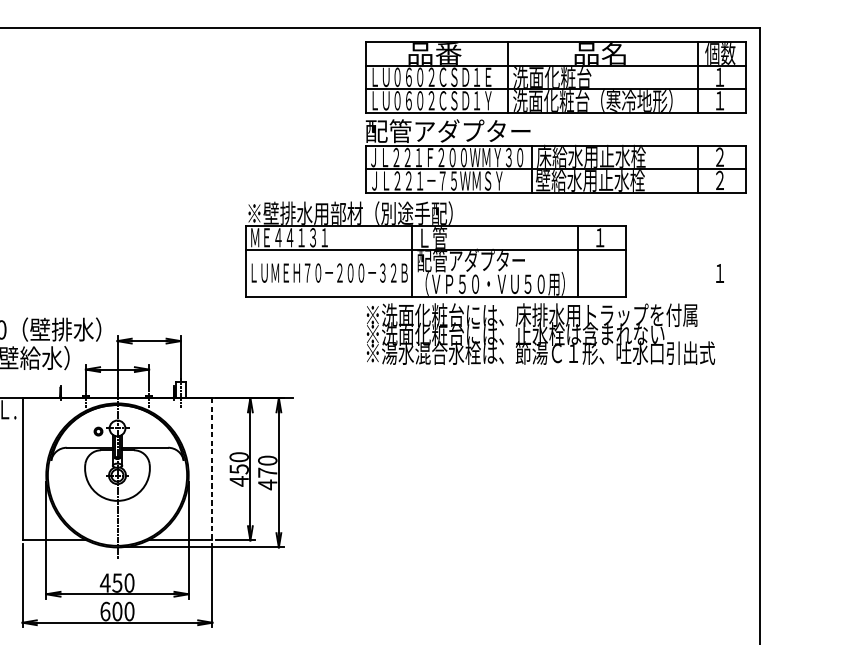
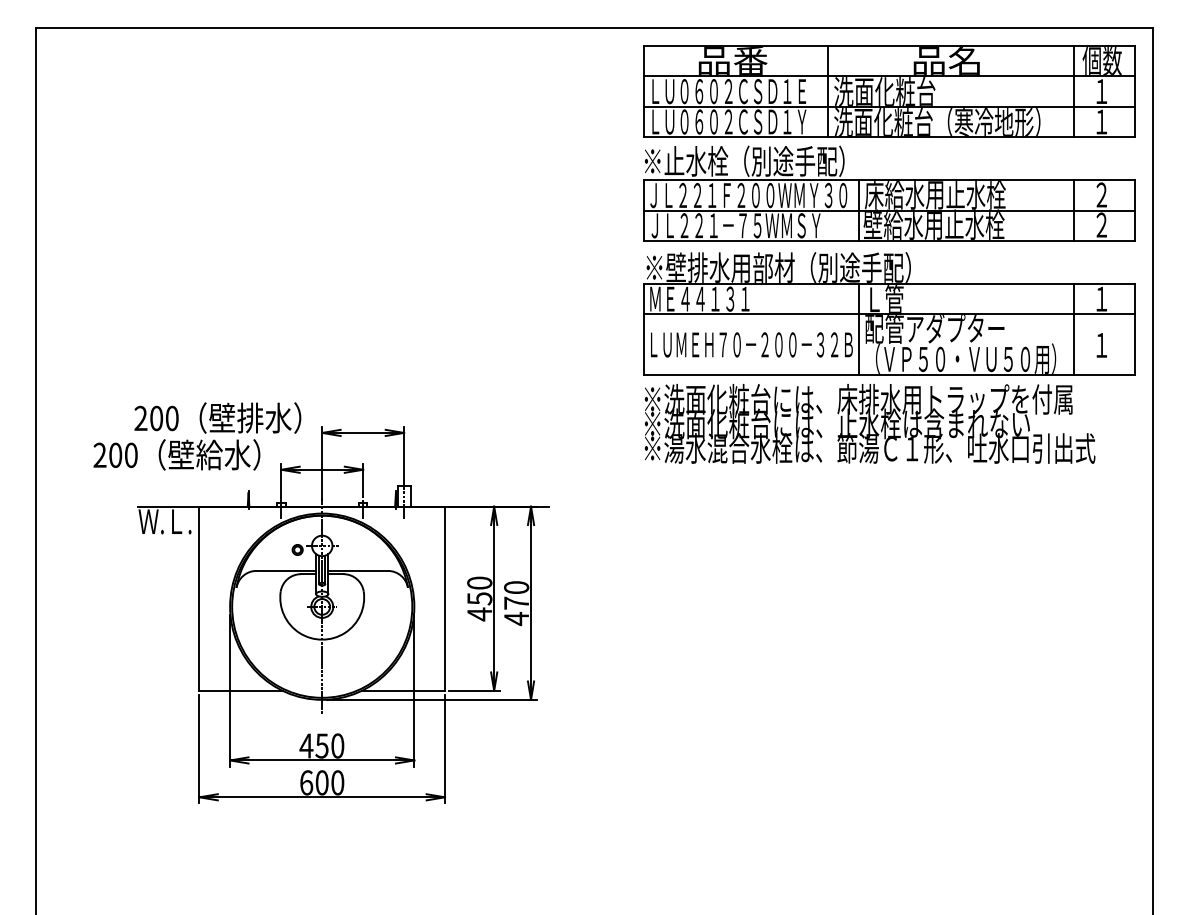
text: (447, 130) -> (749, 160), 配管アダプター -> ※止水栓（別途手配）
part: (436, 248) -> (889, 313), moved
line: (212, 469) -> (445, 599), dashed -> solid

